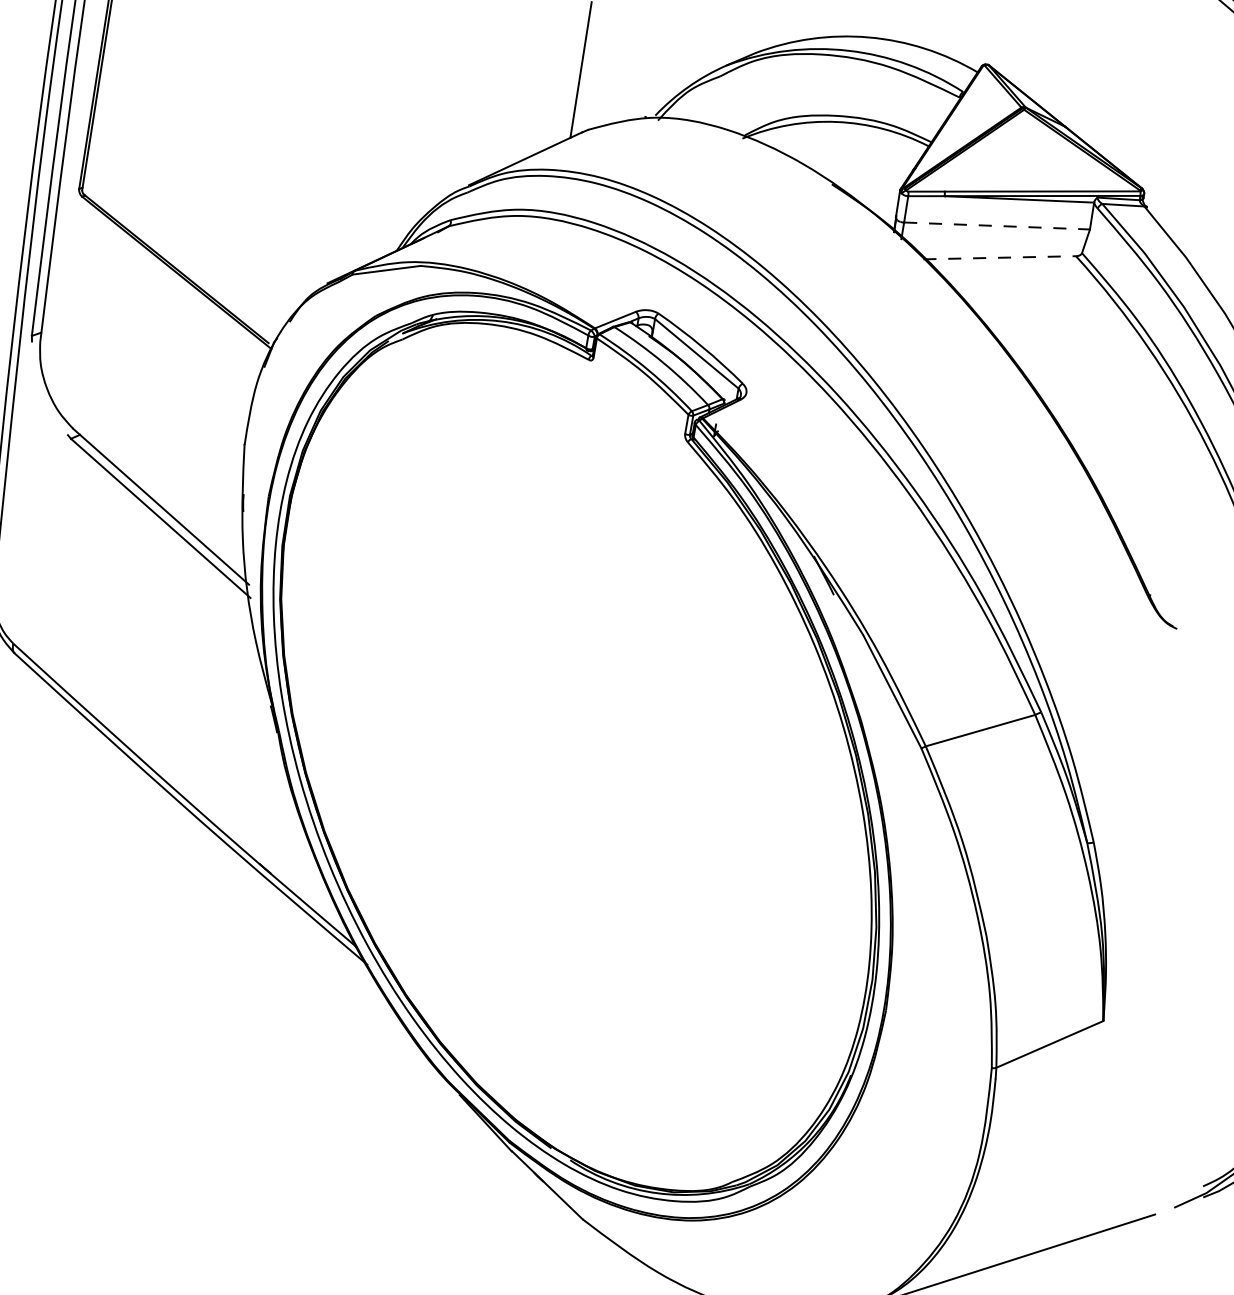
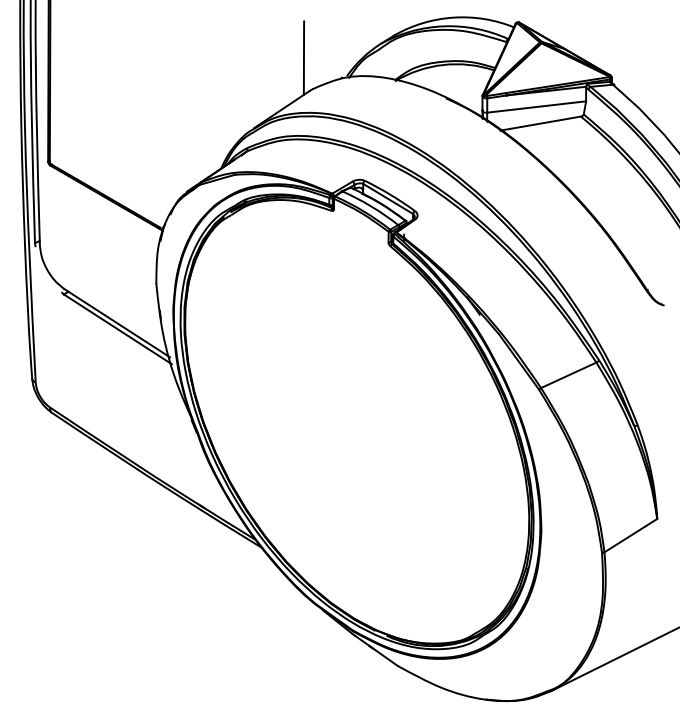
line: (996, 226) -> (536, 107), dashed -> solid
line: (999, 257) -> (540, 123), dashed -> solid

